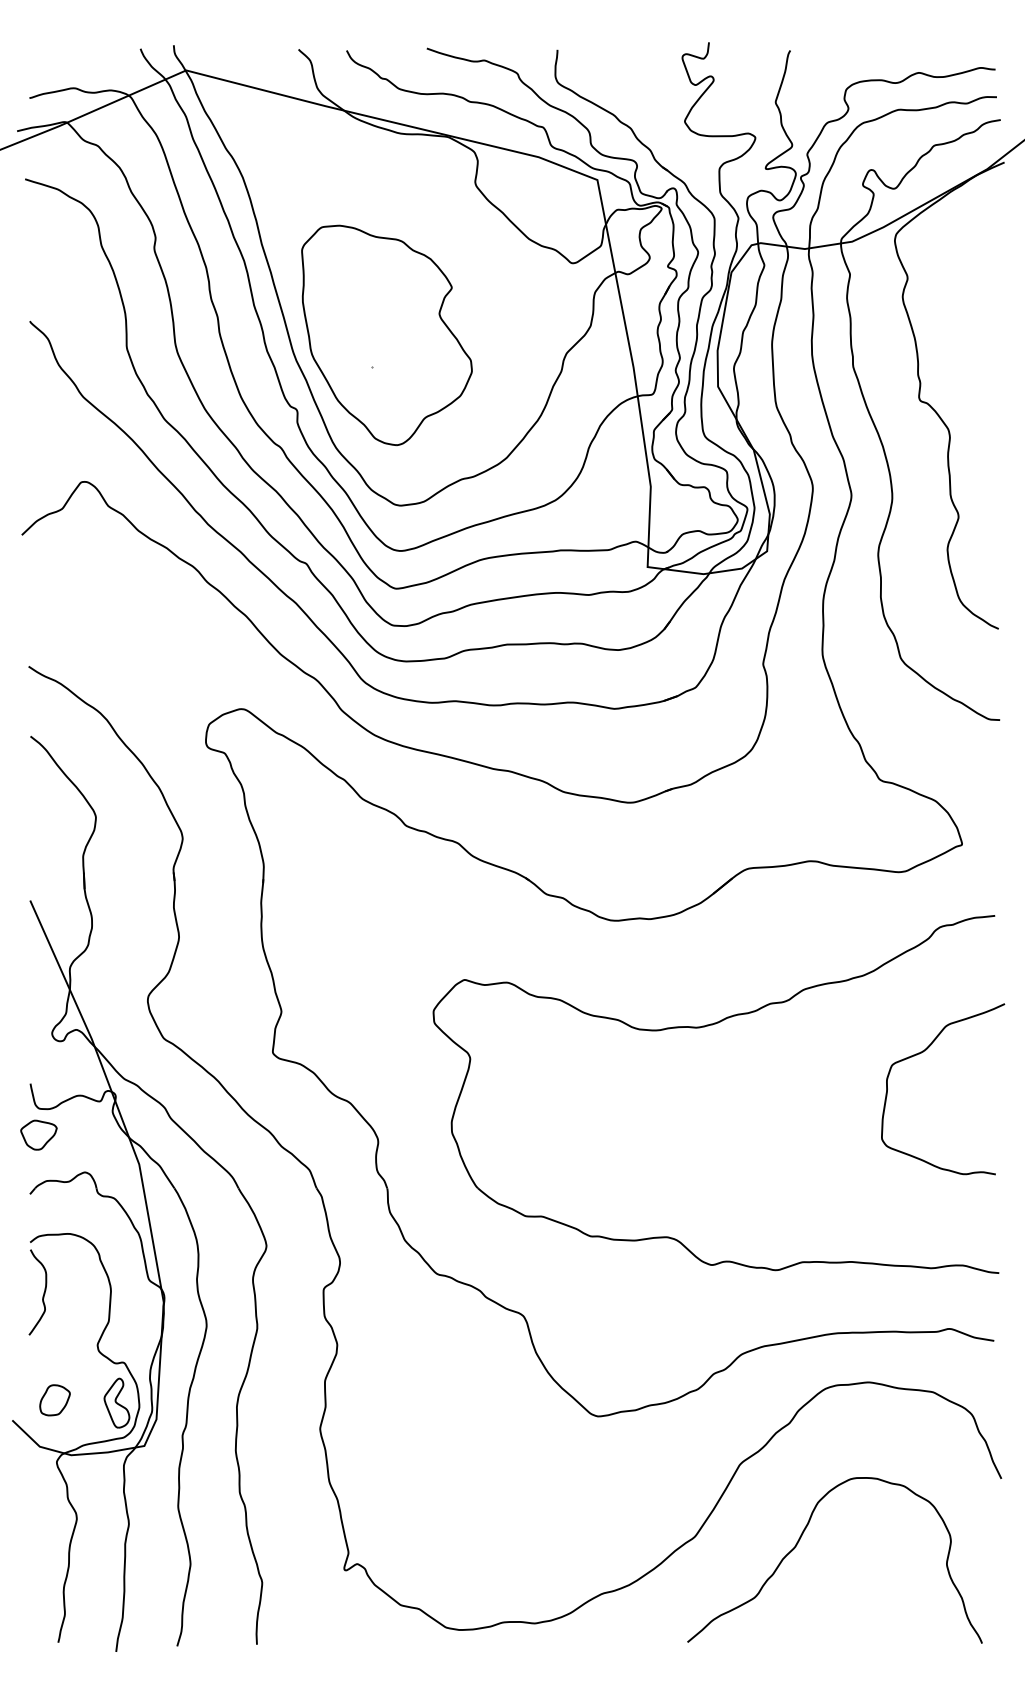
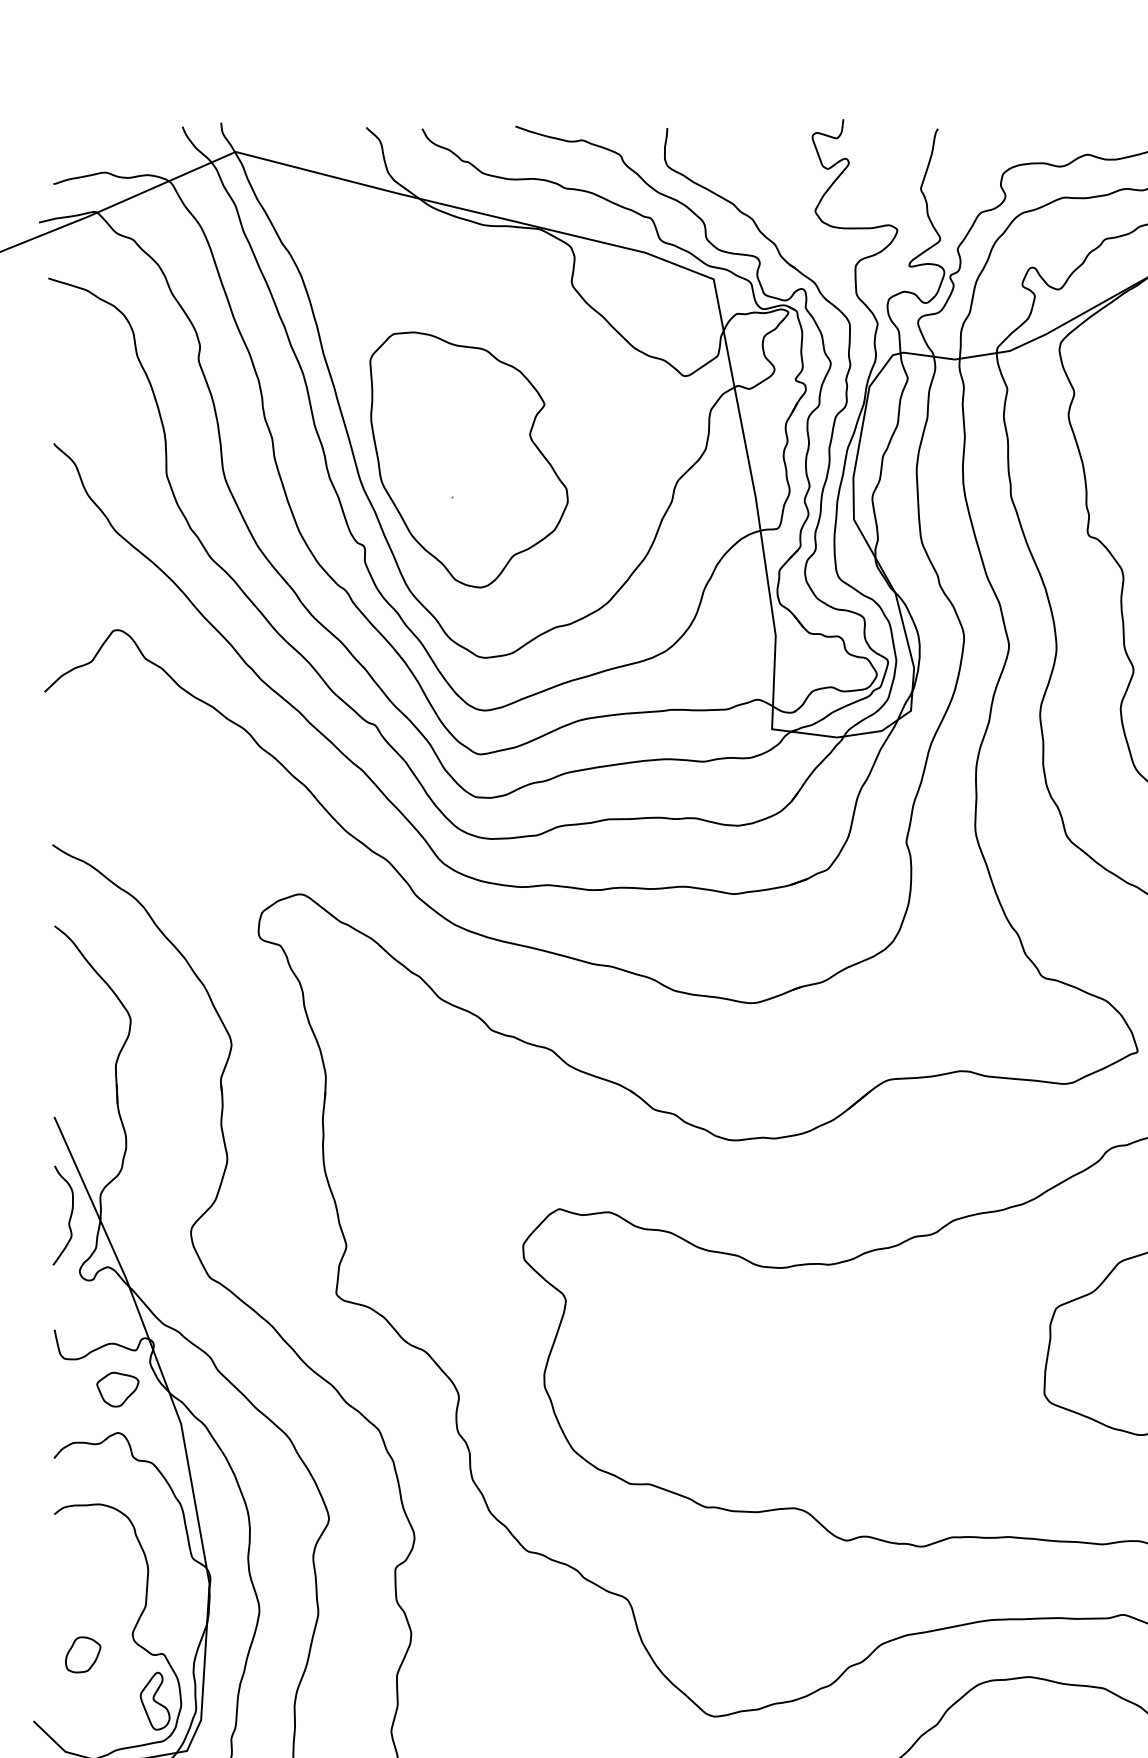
part: (38, 1134) -> (117, 1388), moved
curve: (43, 1292) -> (69, 1215), moved
part: (54, 1400) -> (82, 1655), moved

